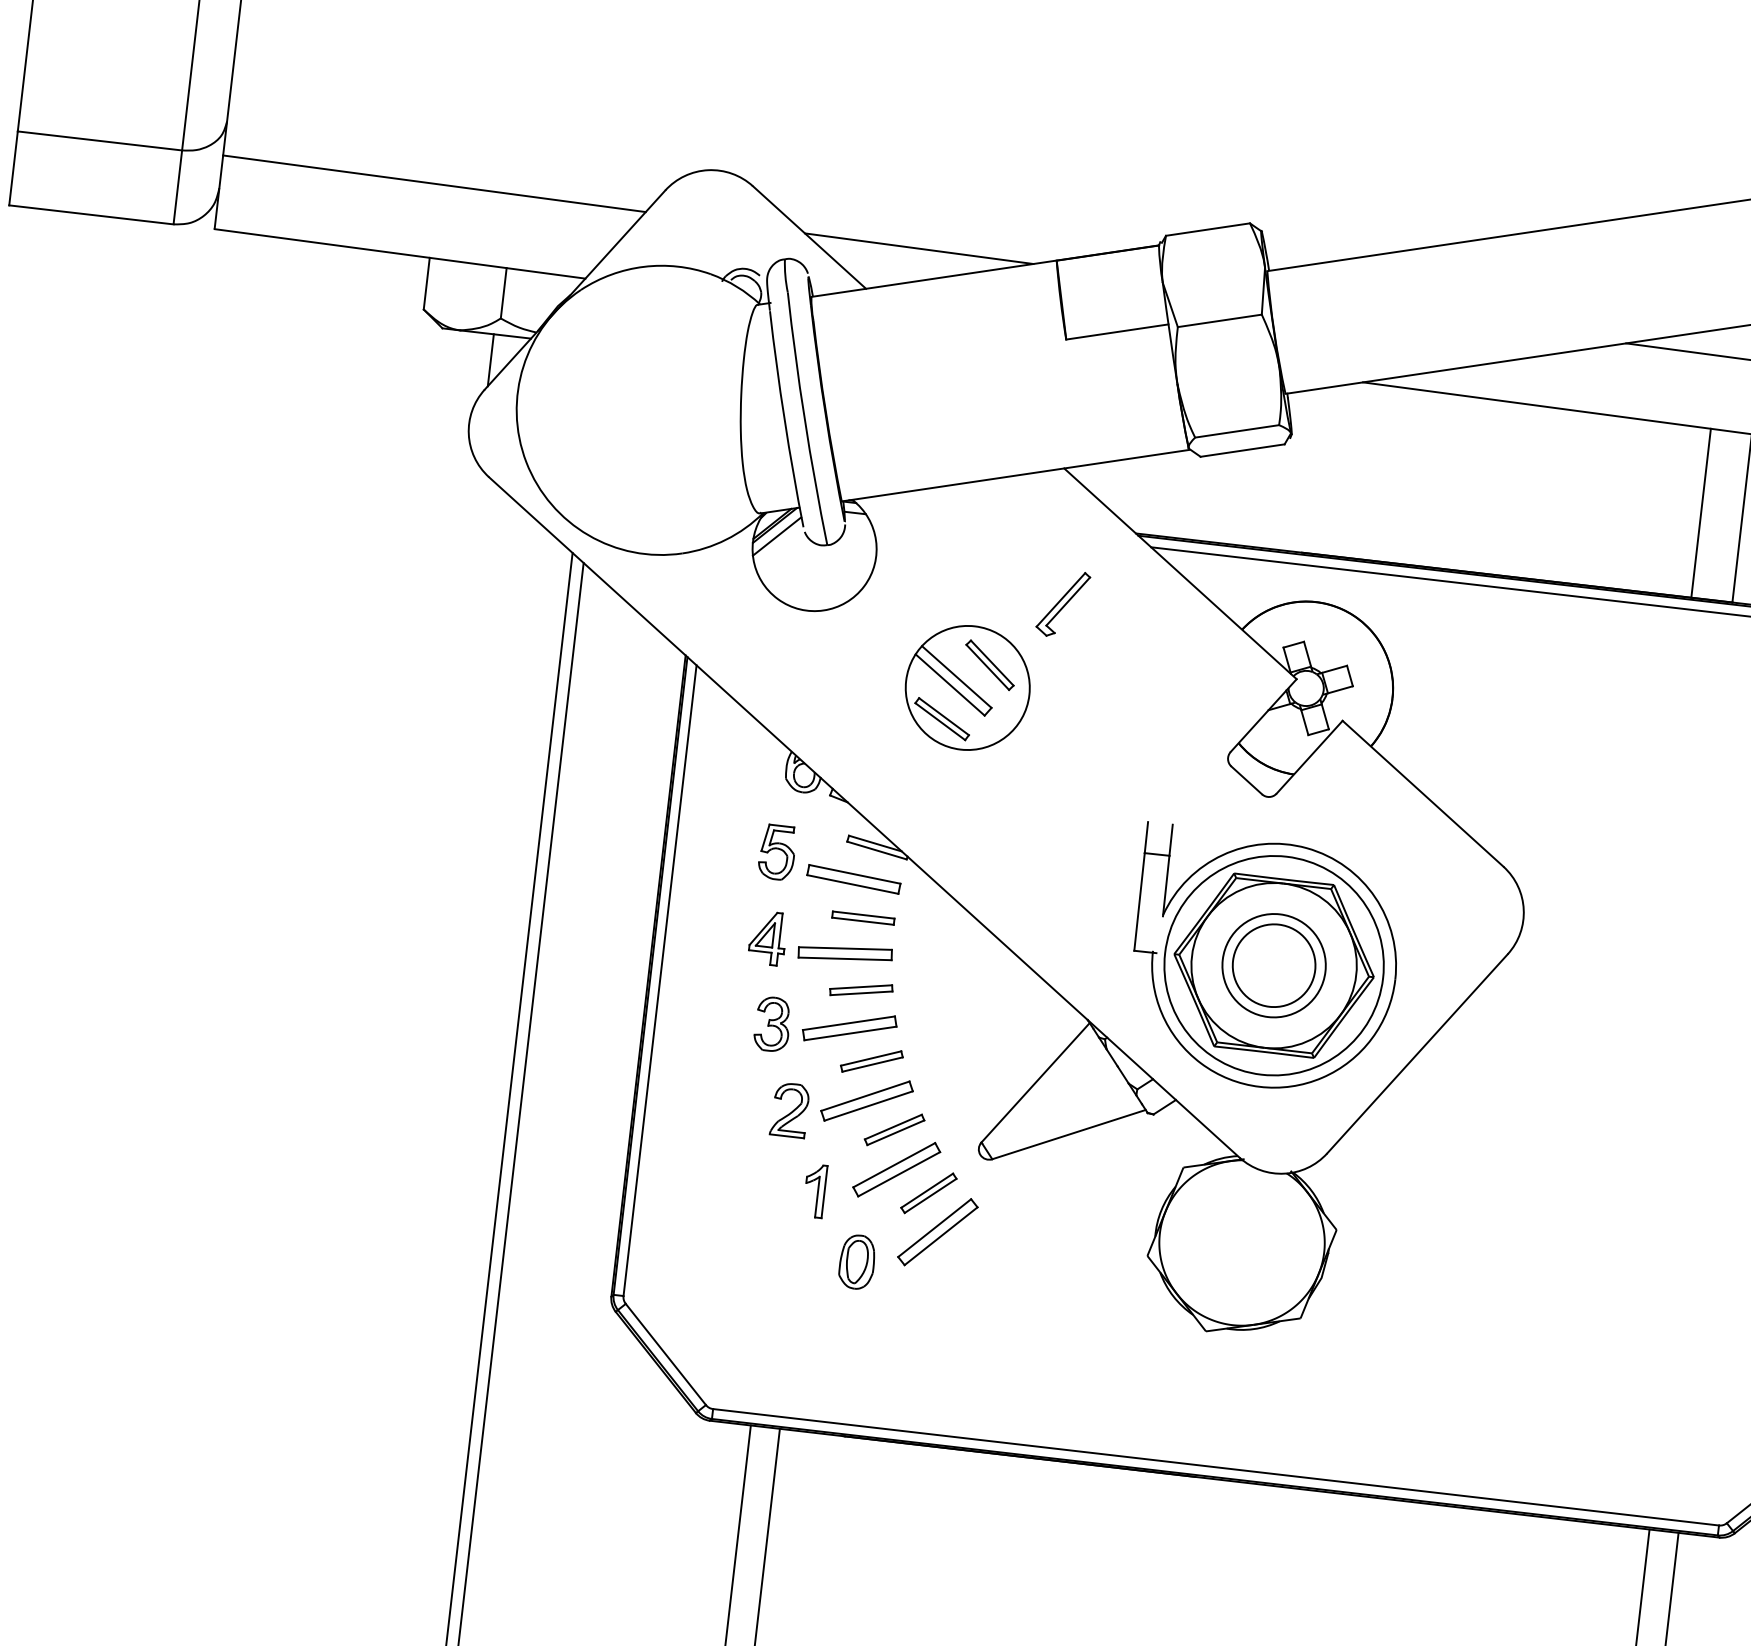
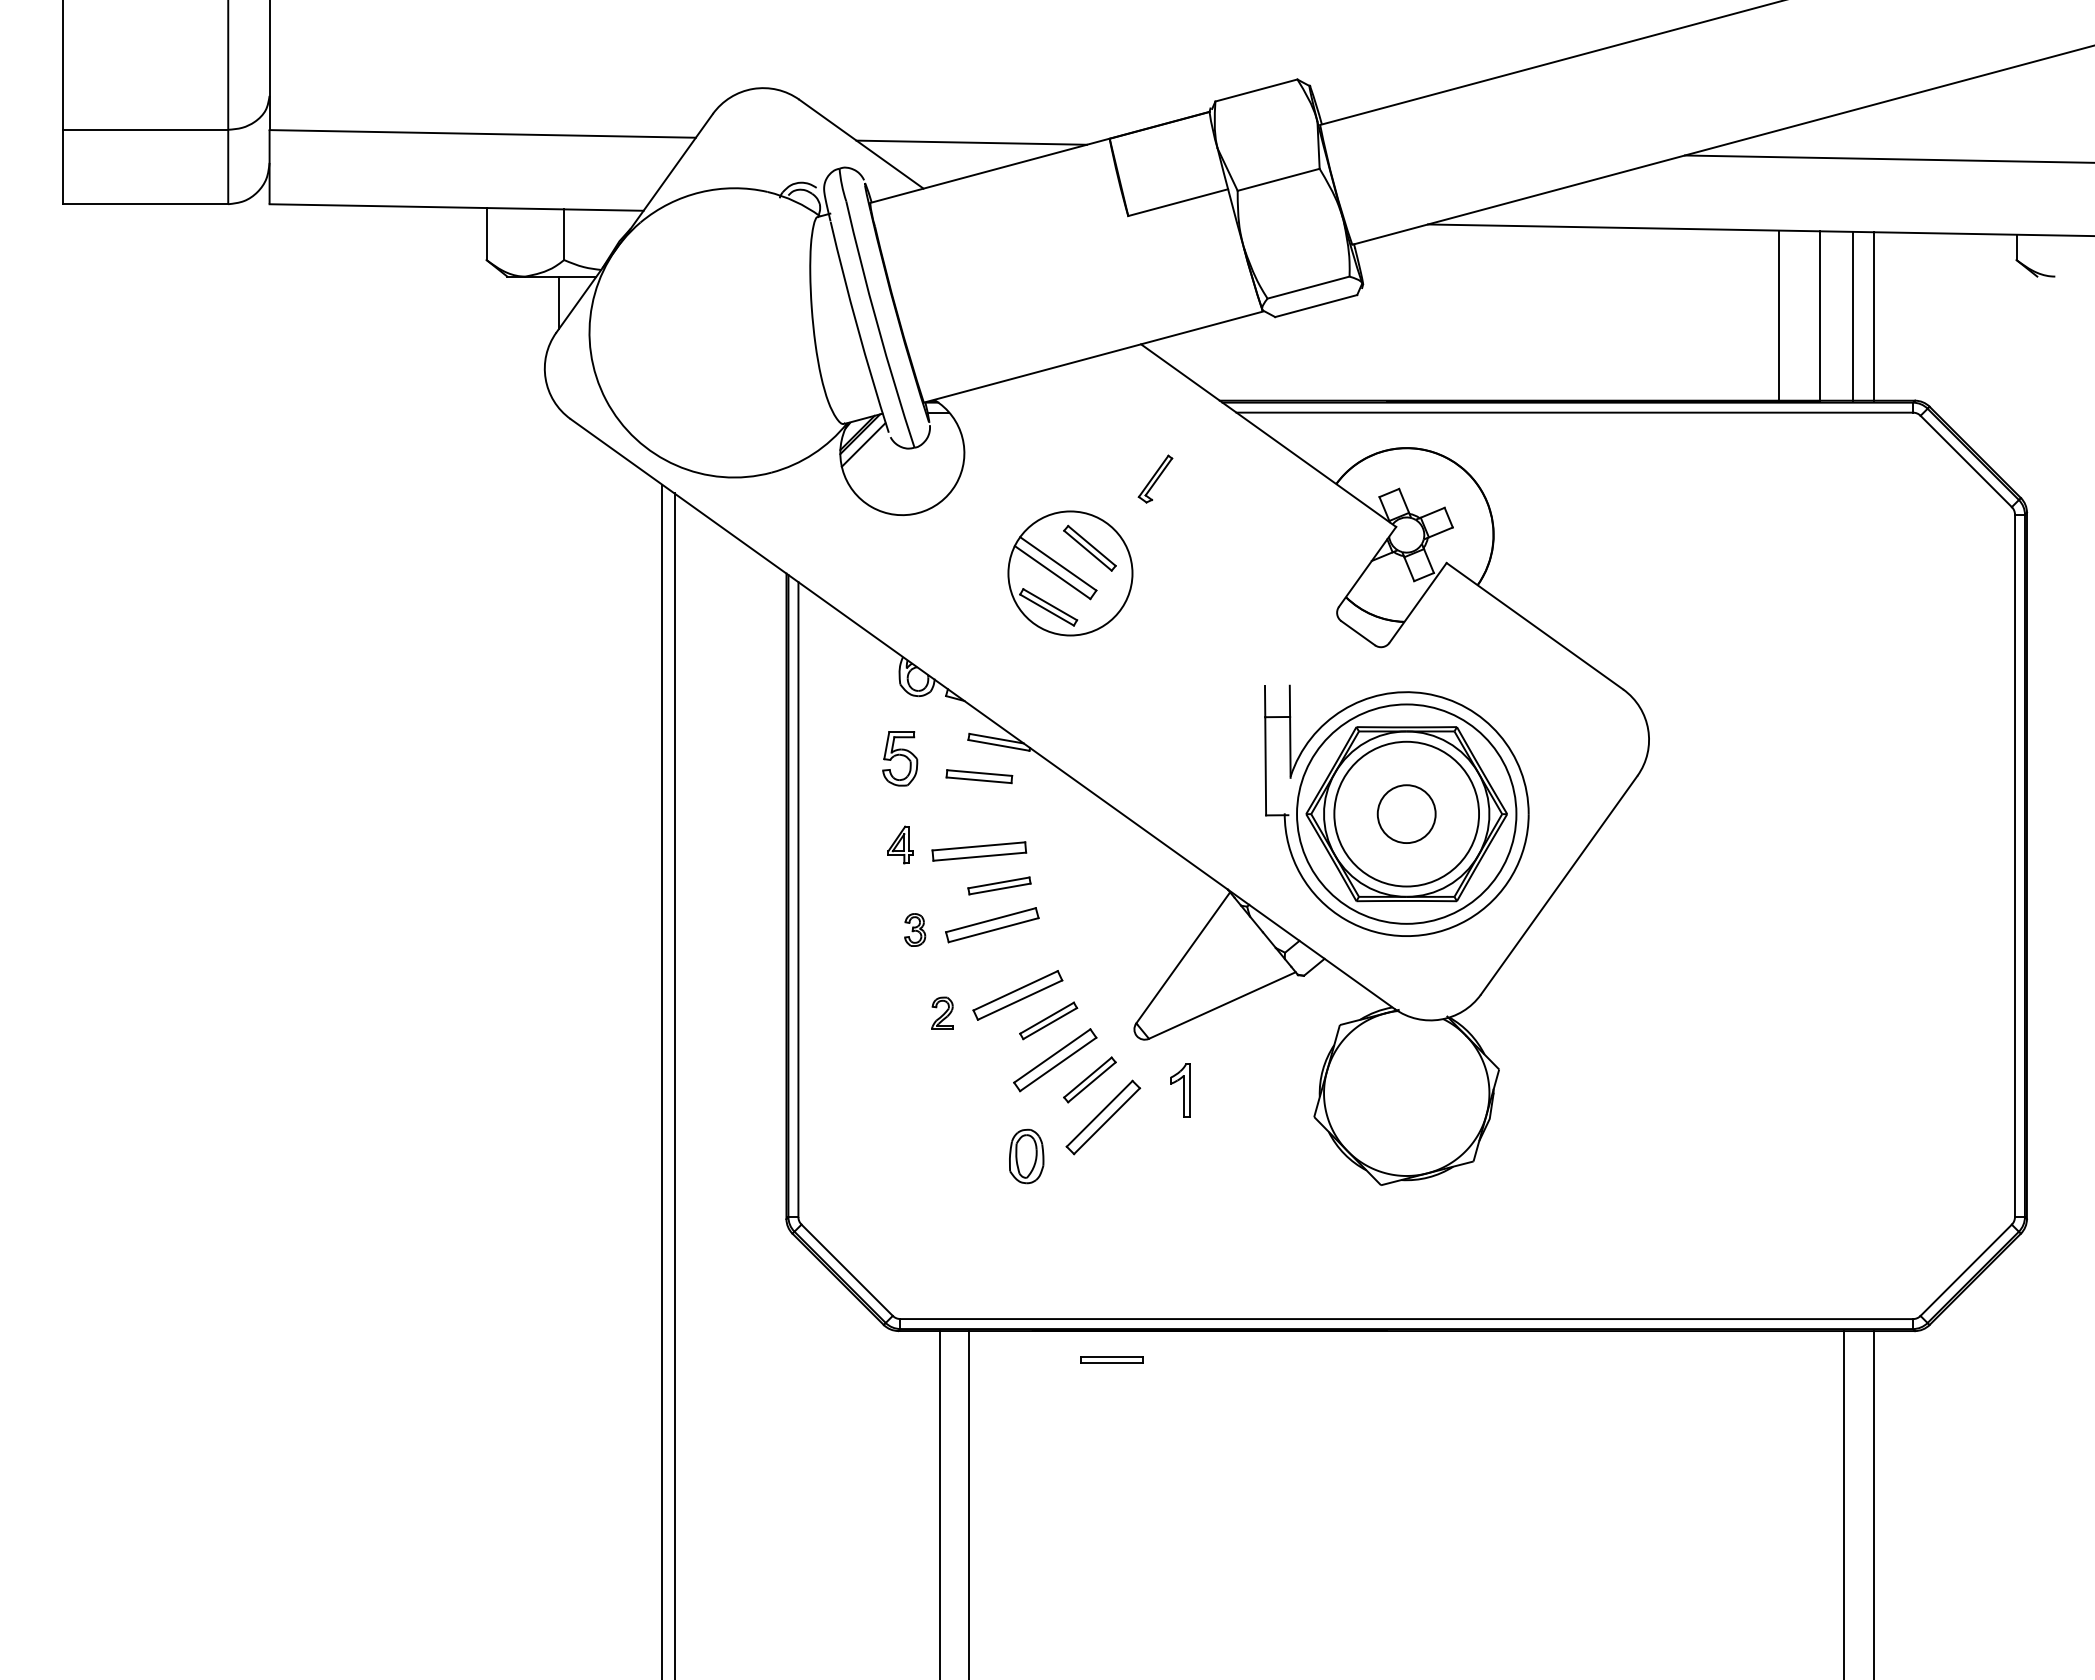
part: (1063, 603) -> (1155, 478), size x0.7
part: (854, 879) -> (979, 776), size x0.7
part: (862, 917) -> (1111, 1359), moved
part: (767, 937) -> (900, 844), size x0.7
circle: (1273, 965) -> (1406, 813), size x0.7
circle: (1273, 965) -> (1406, 813), size x1.4
part: (771, 1023) -> (914, 929), size x0.6
part: (871, 1061) -> (1017, 955), removed
part: (790, 1110) -> (942, 1013), size x0.6
part: (814, 1190) -> (1180, 1090), moved

